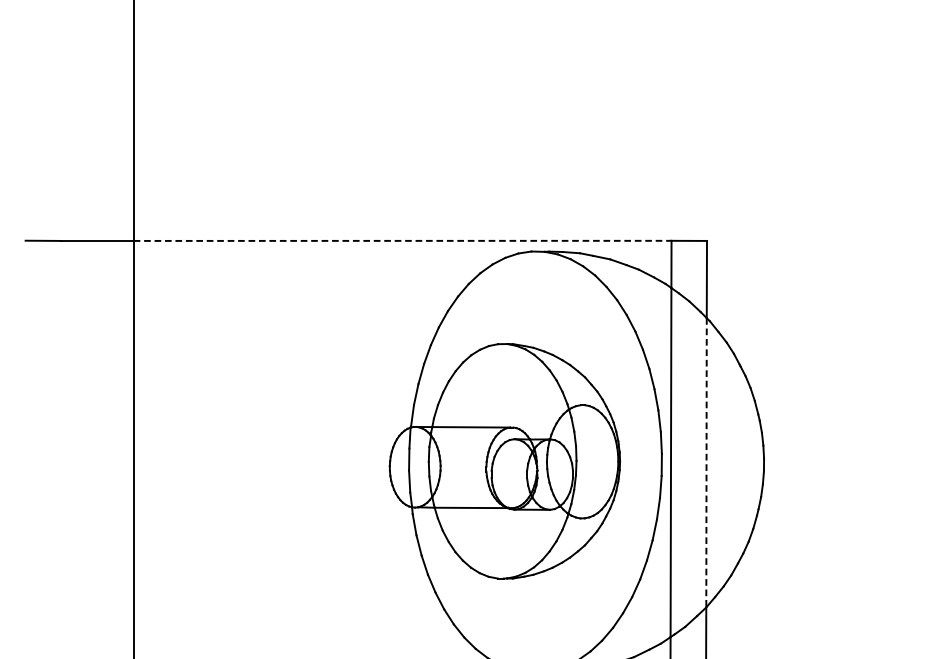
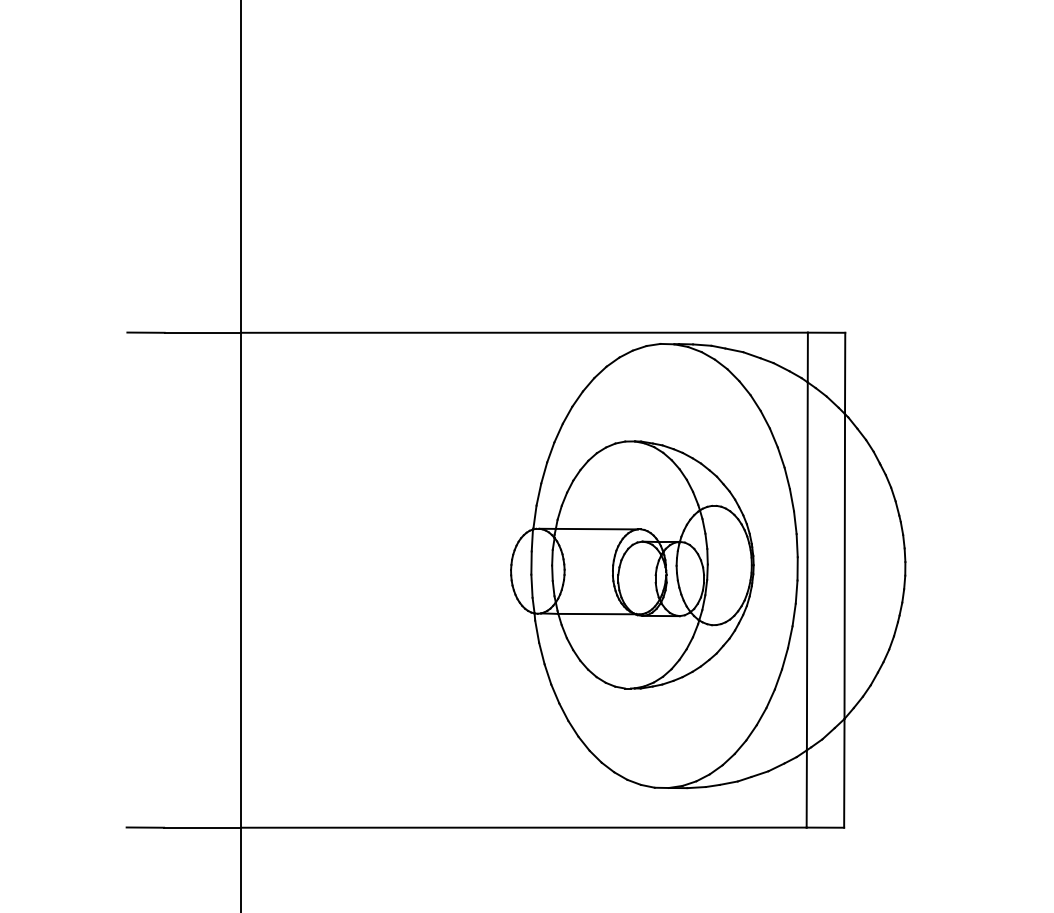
line: (403, 240) -> (525, 332), dashed -> solid
line: (706, 463) -> (844, 567), dashed -> solid

